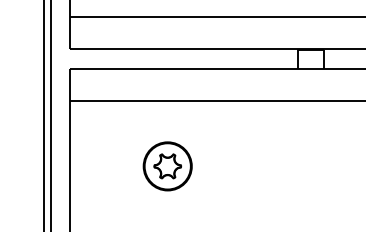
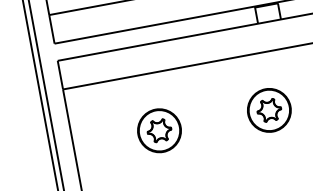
part: (292, 166) -> (269, 110), added

